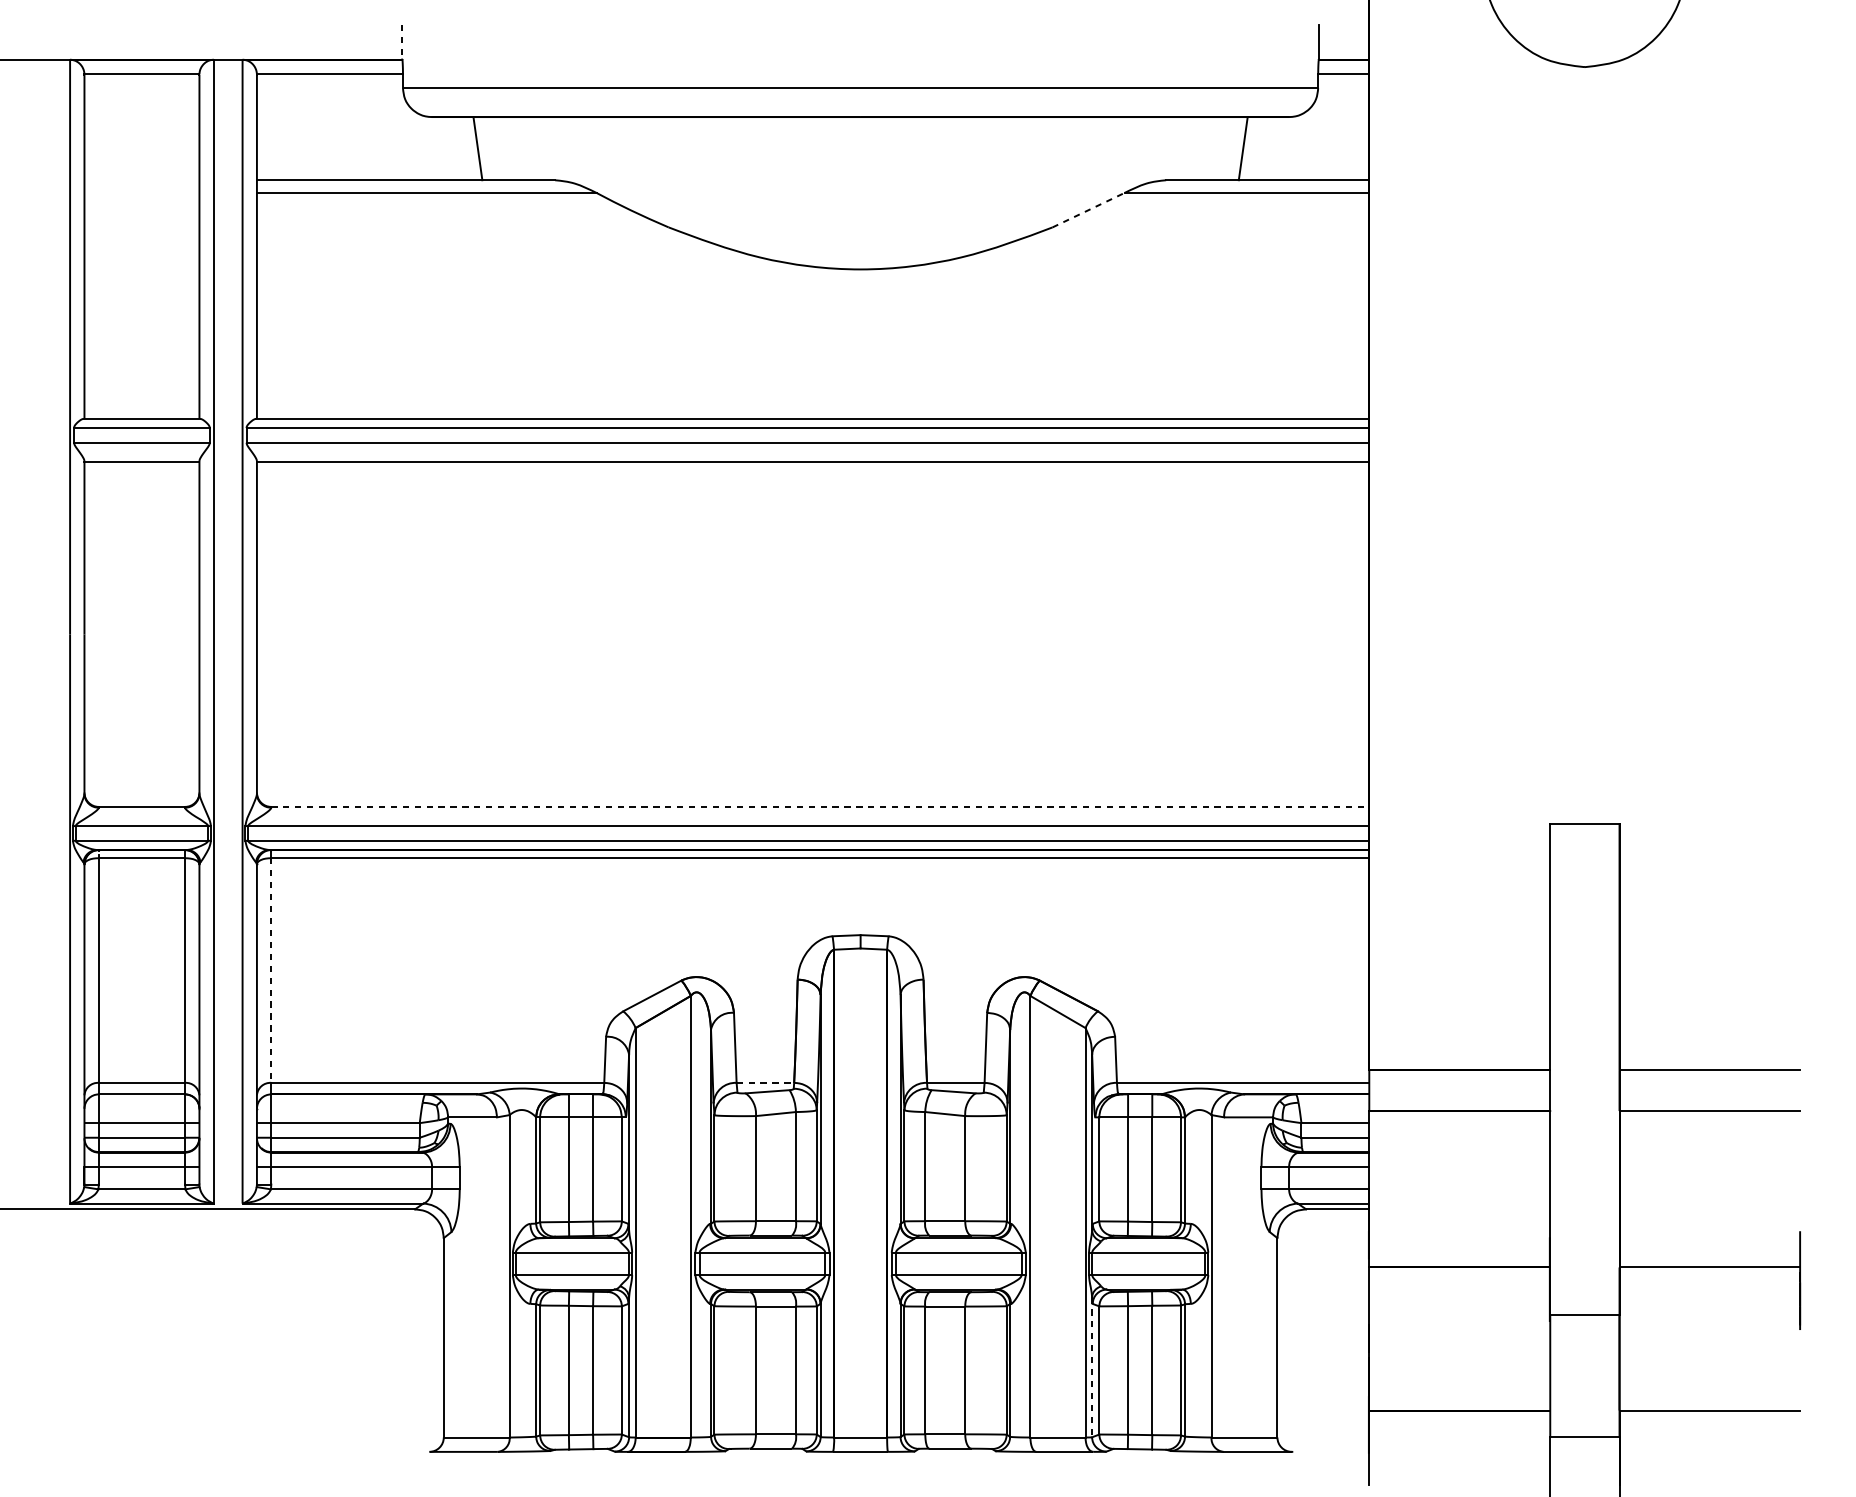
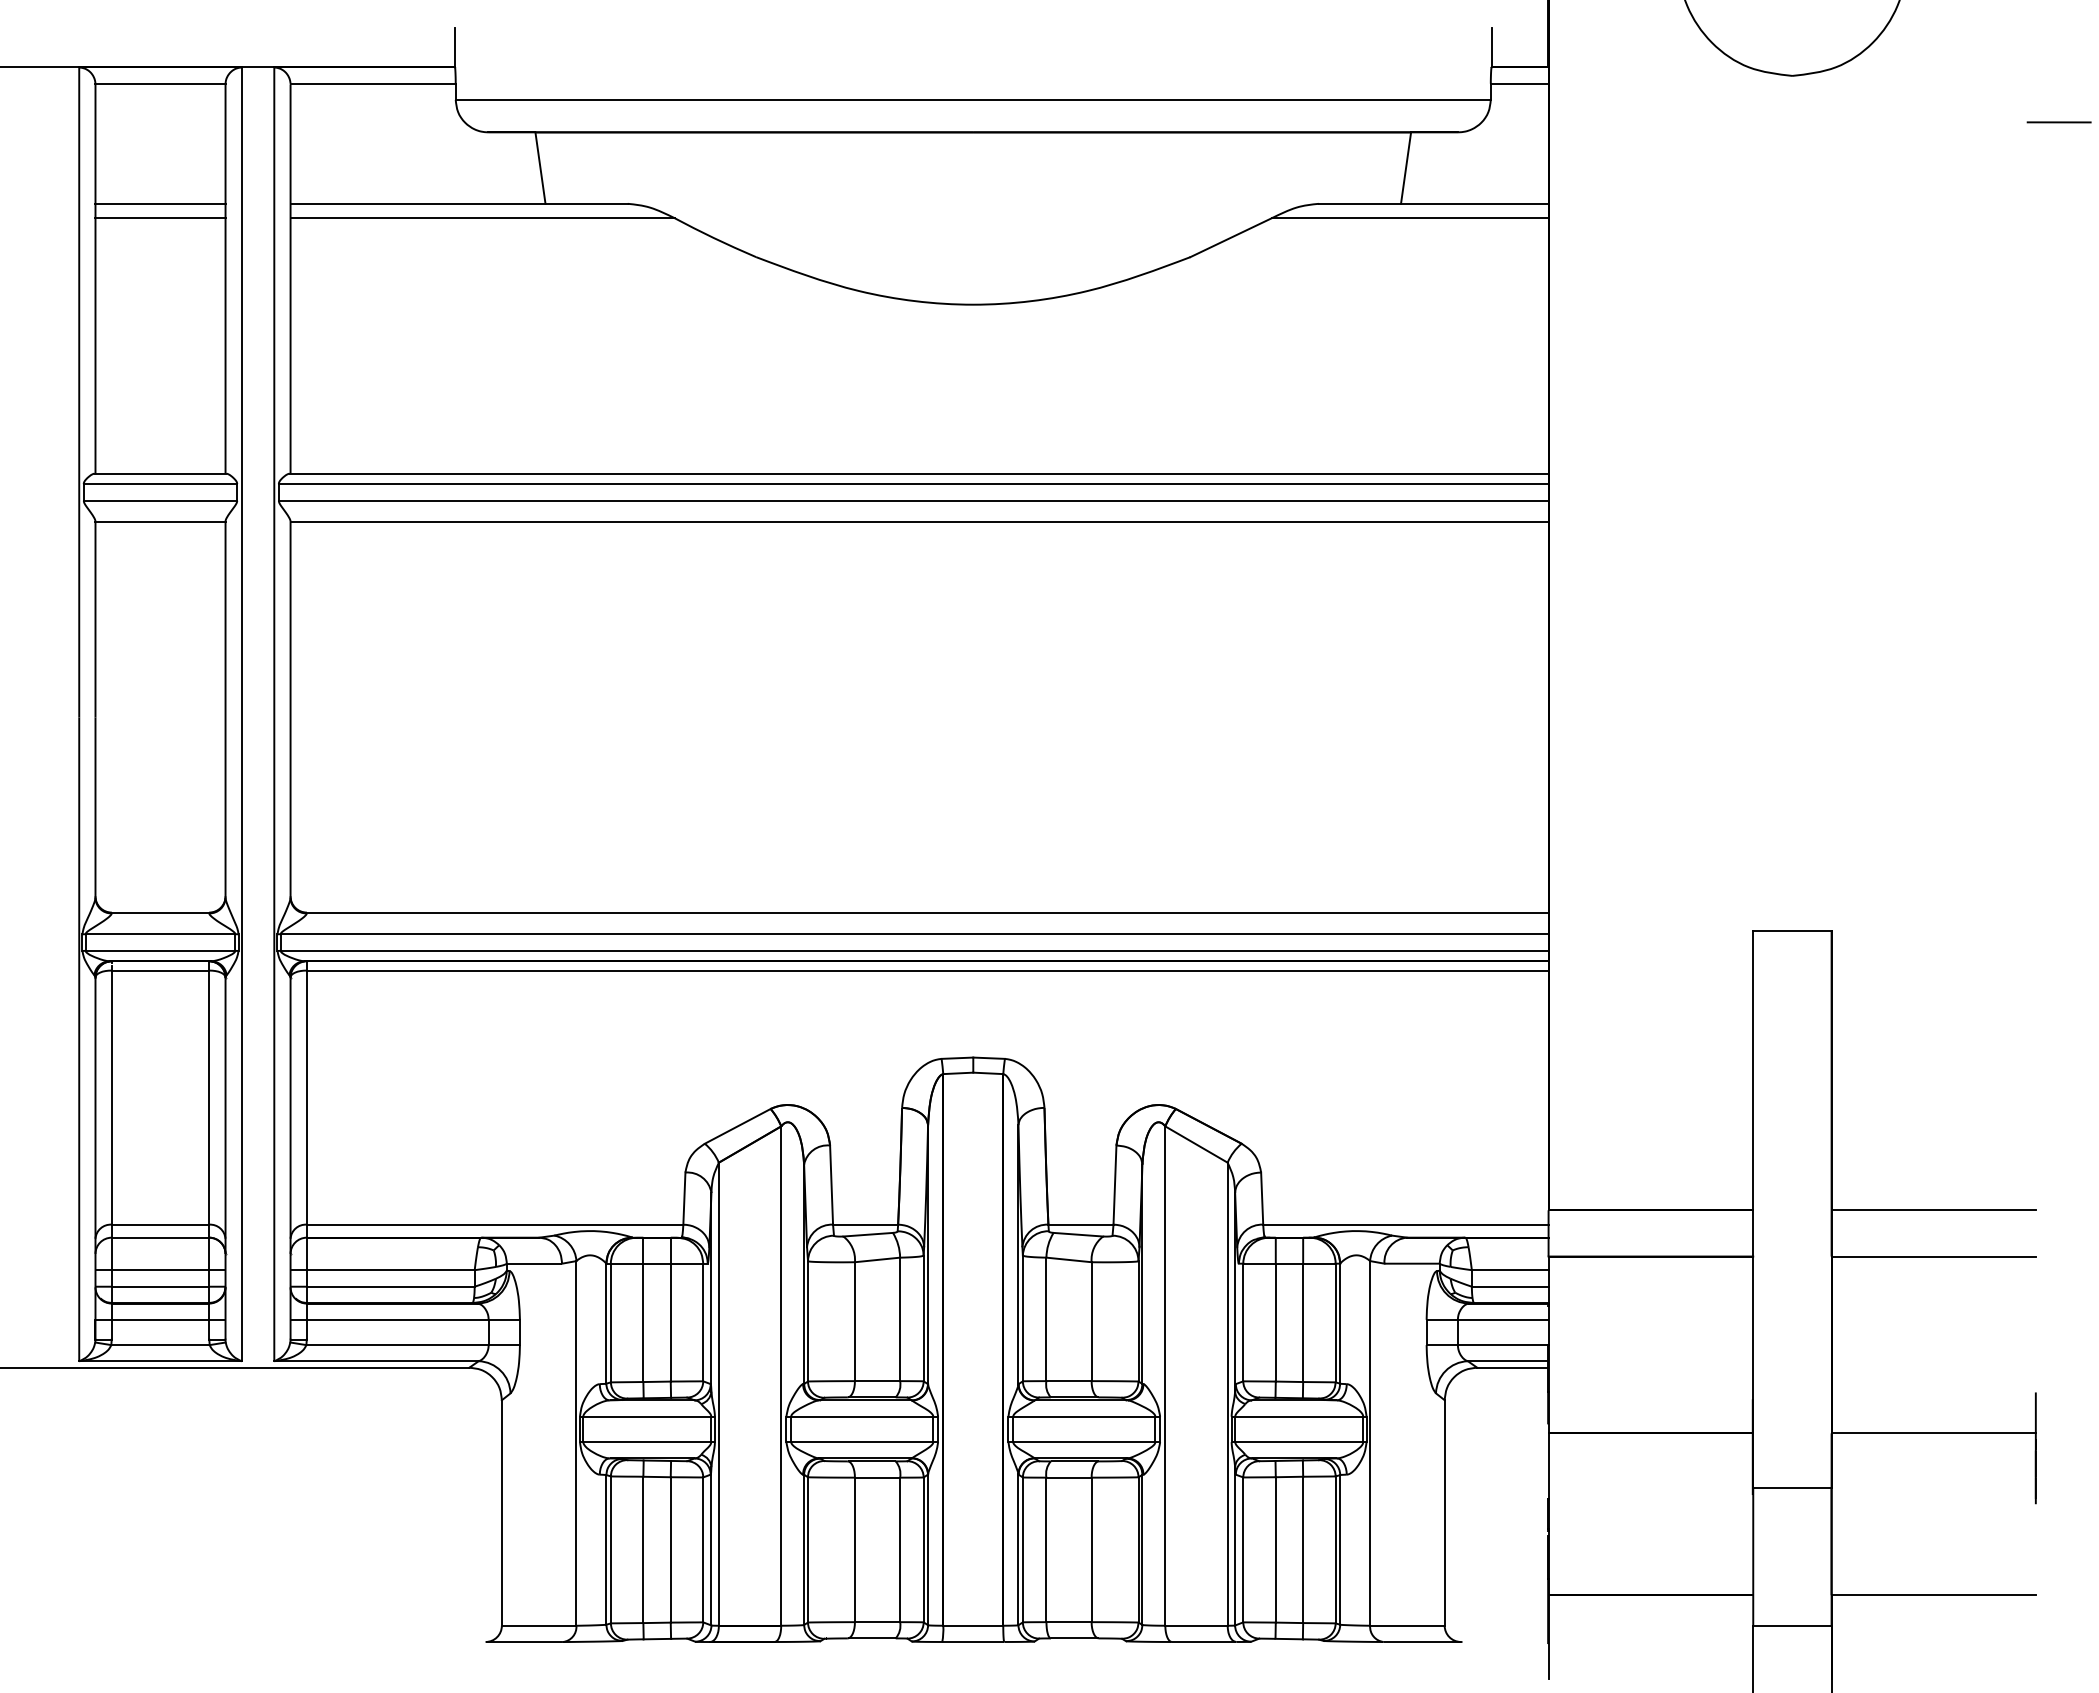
line: (401, 42) -> (454, 48), dashed -> solid
line: (1820, 108) -> (2058, 122), added
line: (141, 179) -> (160, 203), added
line: (141, 193) -> (160, 218), added
line: (1088, 210) -> (1231, 237), dashed -> solid
line: (820, 806) -> (927, 912), dashed -> solid
line: (271, 971) -> (306, 1098), dashed -> solid
line: (765, 1082) -> (865, 1224), dashed -> solid
line: (1092, 1367) -> (1235, 1546), dashed -> solid

